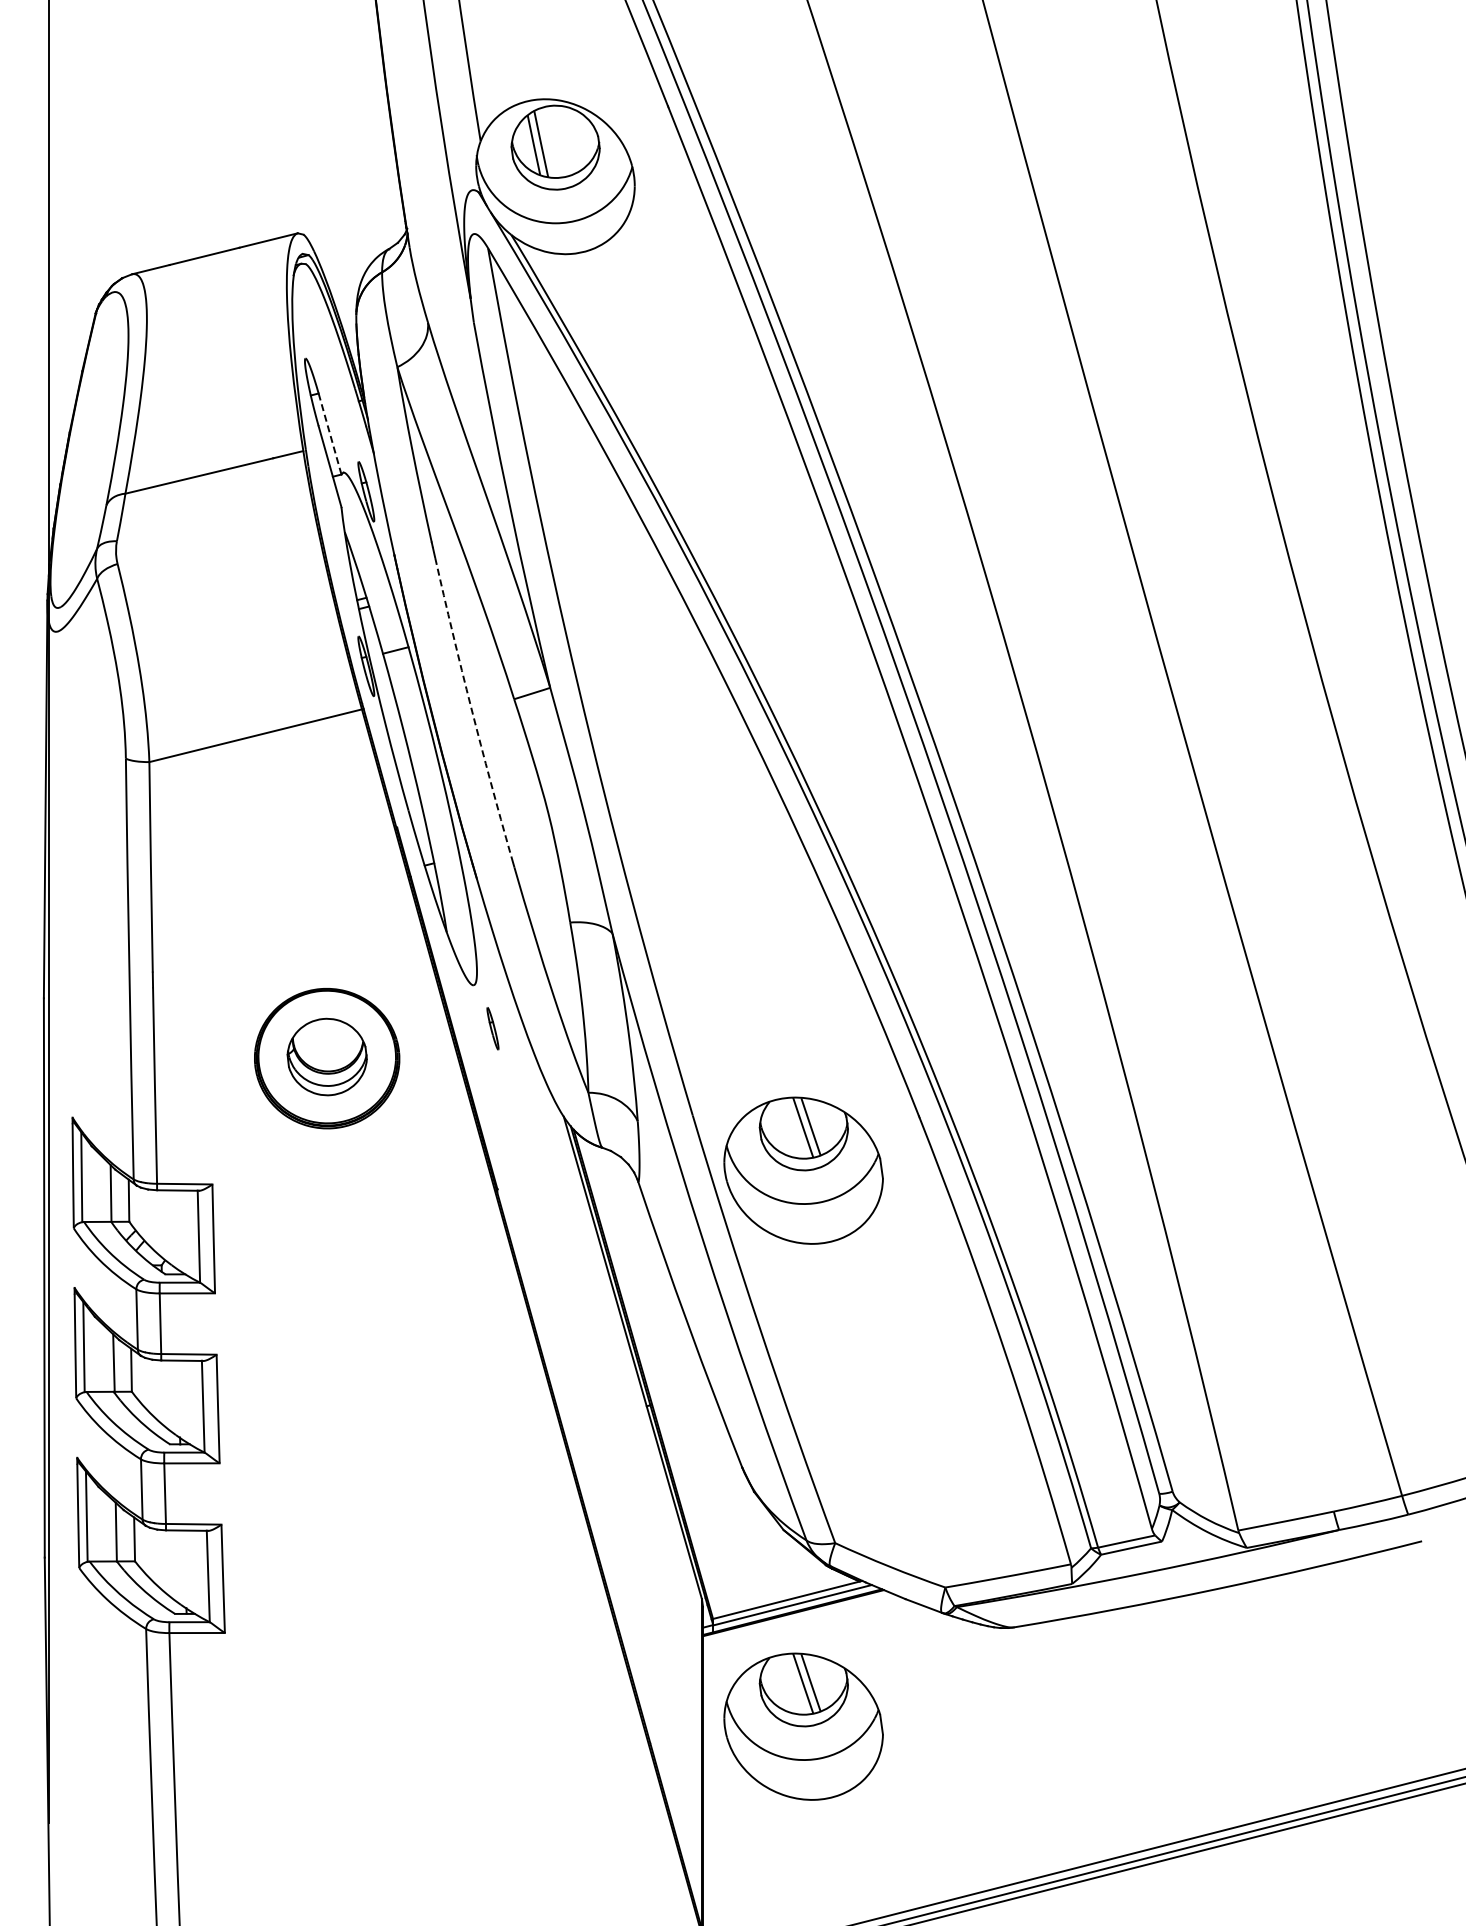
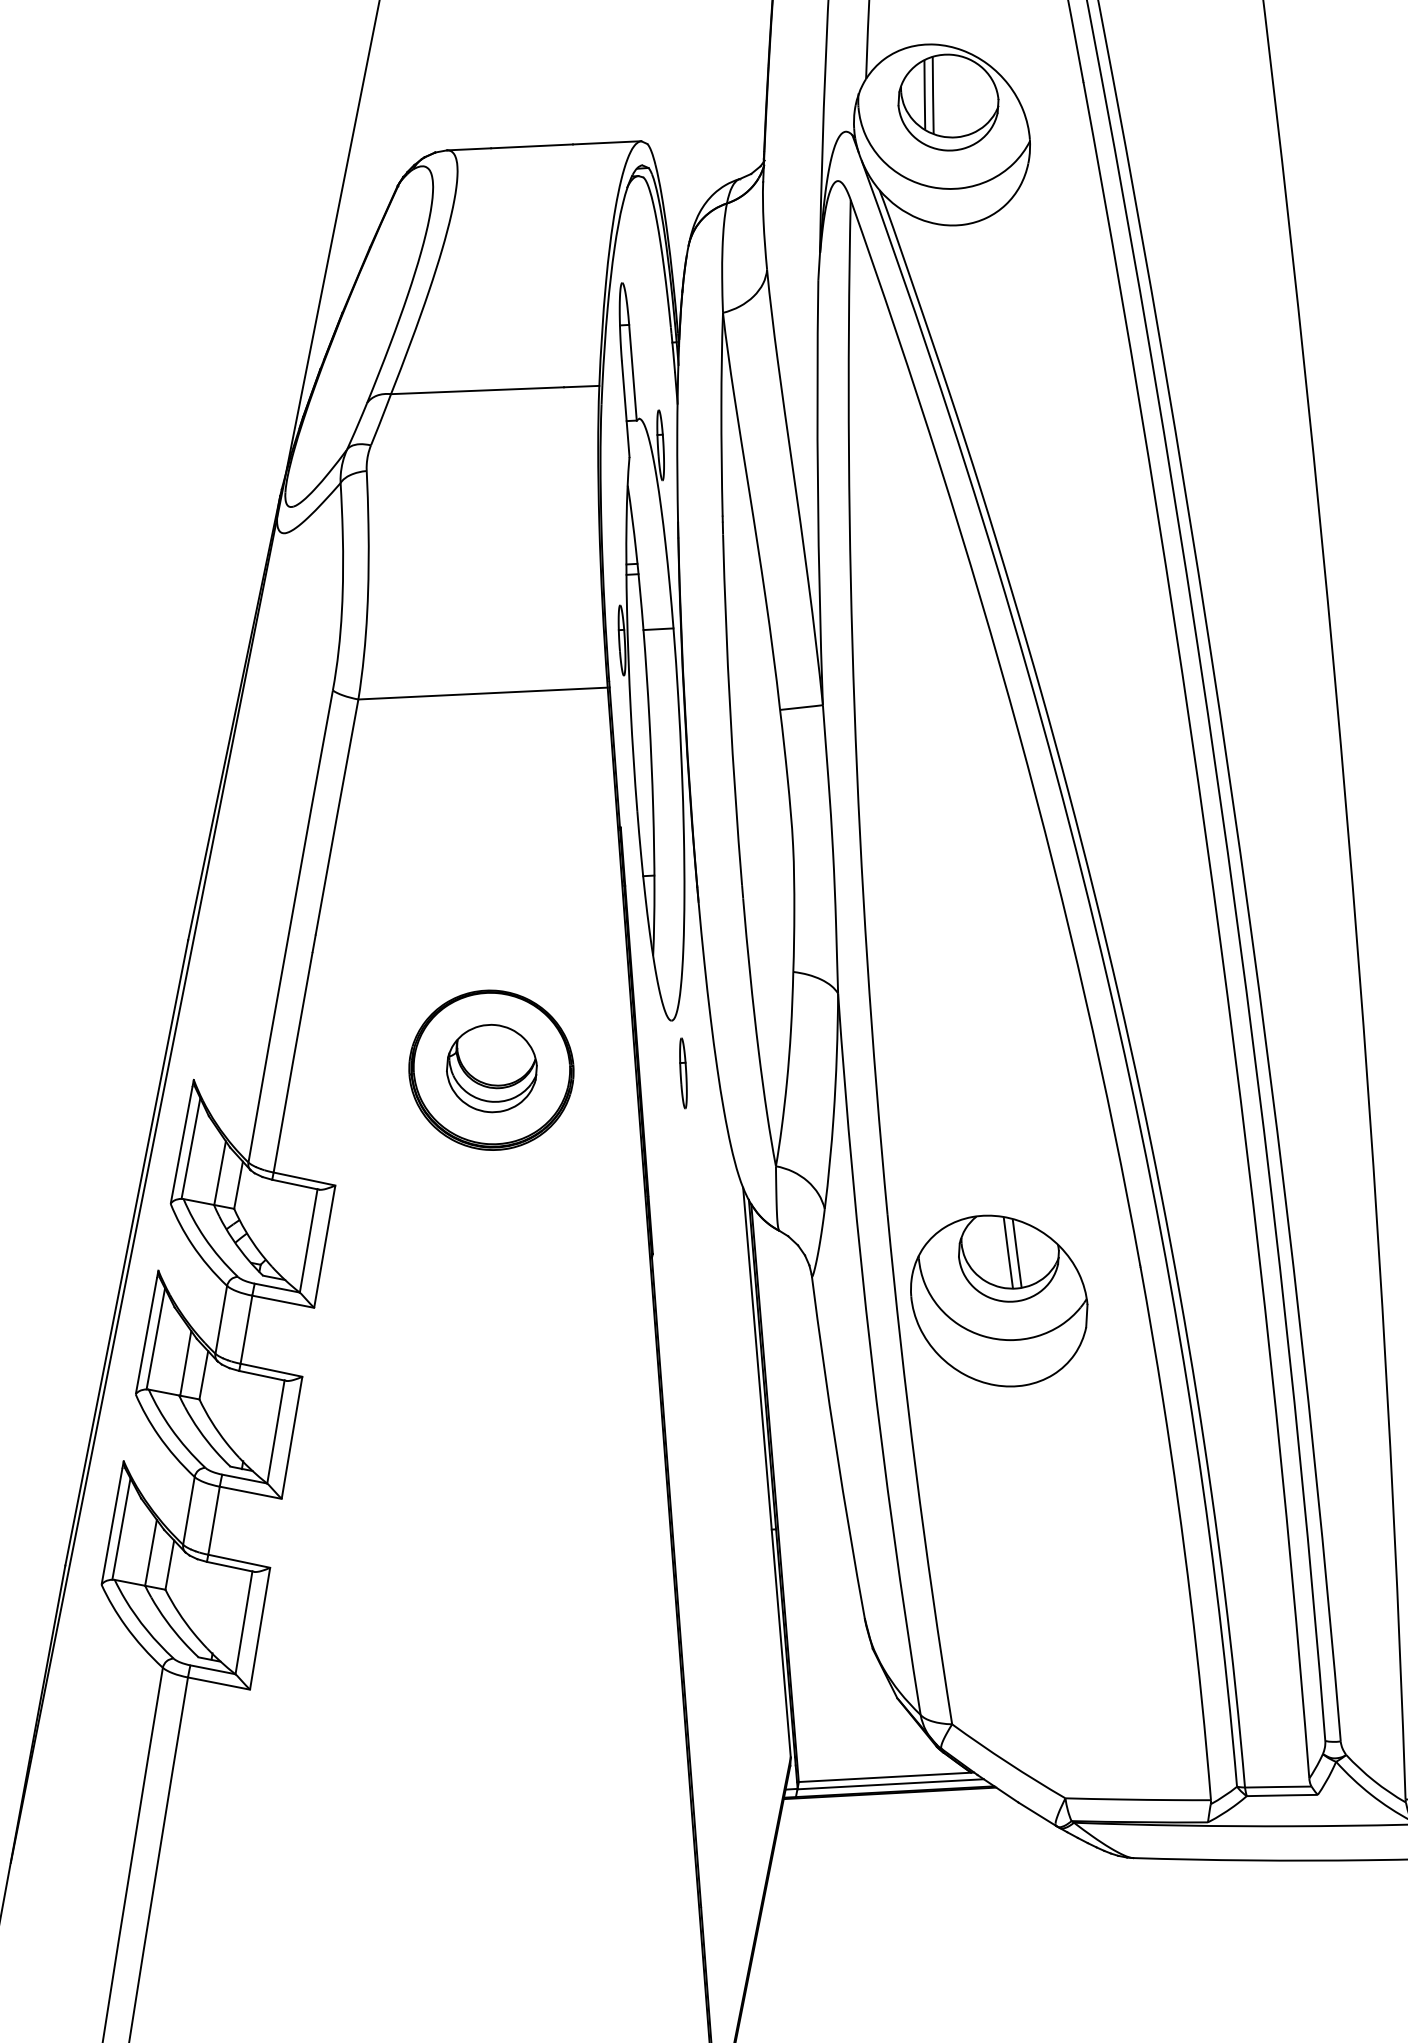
line: (329, 433) -> (632, 372), dashed -> solid
arc: (471, 707) -> (730, 709), dashed -> solid
part: (492, 1028) -> (682, 1073), size x1.43
part: (803, 1726) -> (876, 1922), removed

